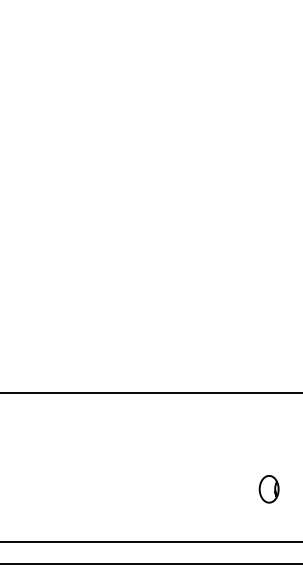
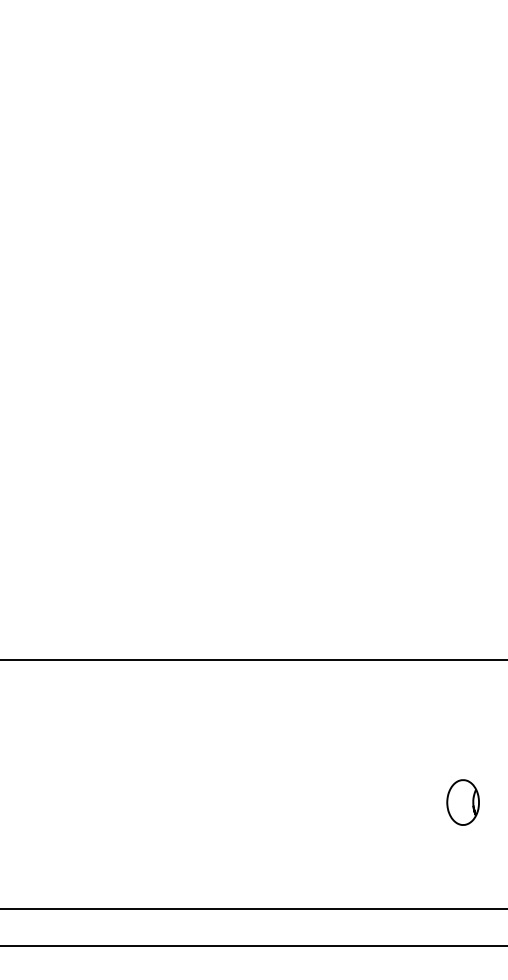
part: (268, 489) -> (462, 802), moved

